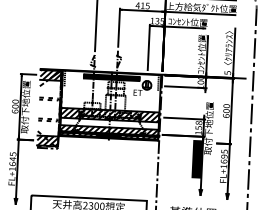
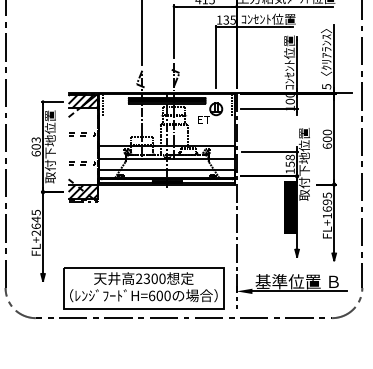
text: (15, 101) -> (35, 139), 600 -> 603
hatch: (109, 115) -> (166, 152), removed
hatch: (108, 132) -> (166, 176), removed
text: (11, 168) -> (35, 232), FL+1645 -> FL+2645

